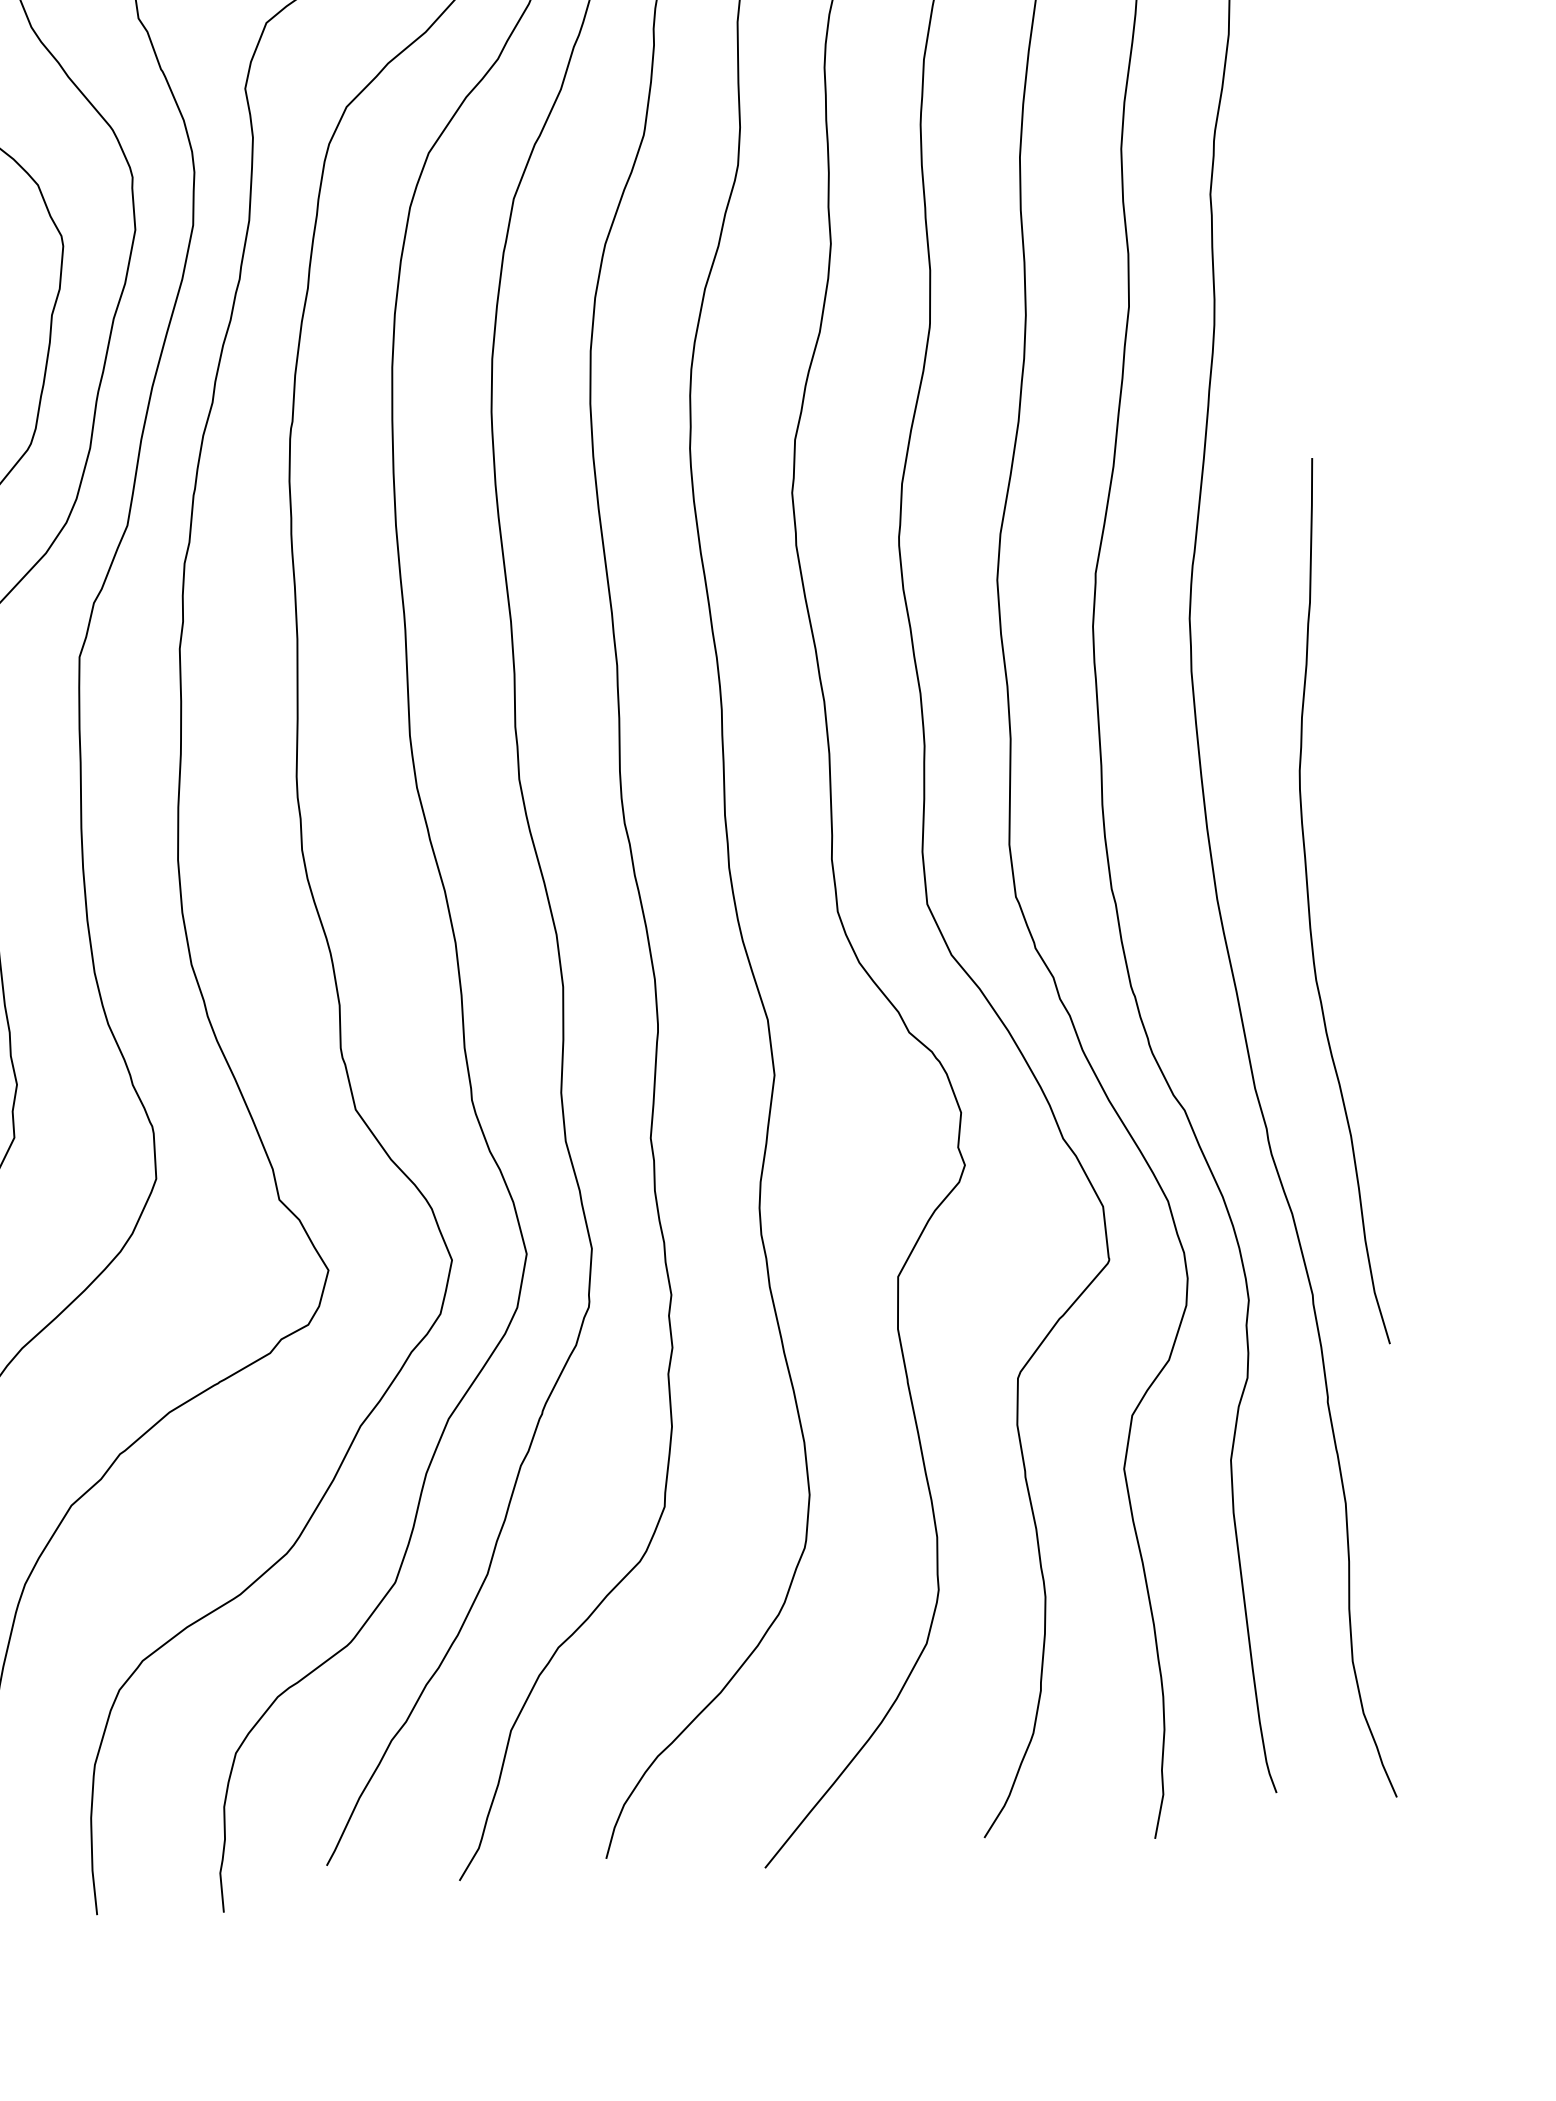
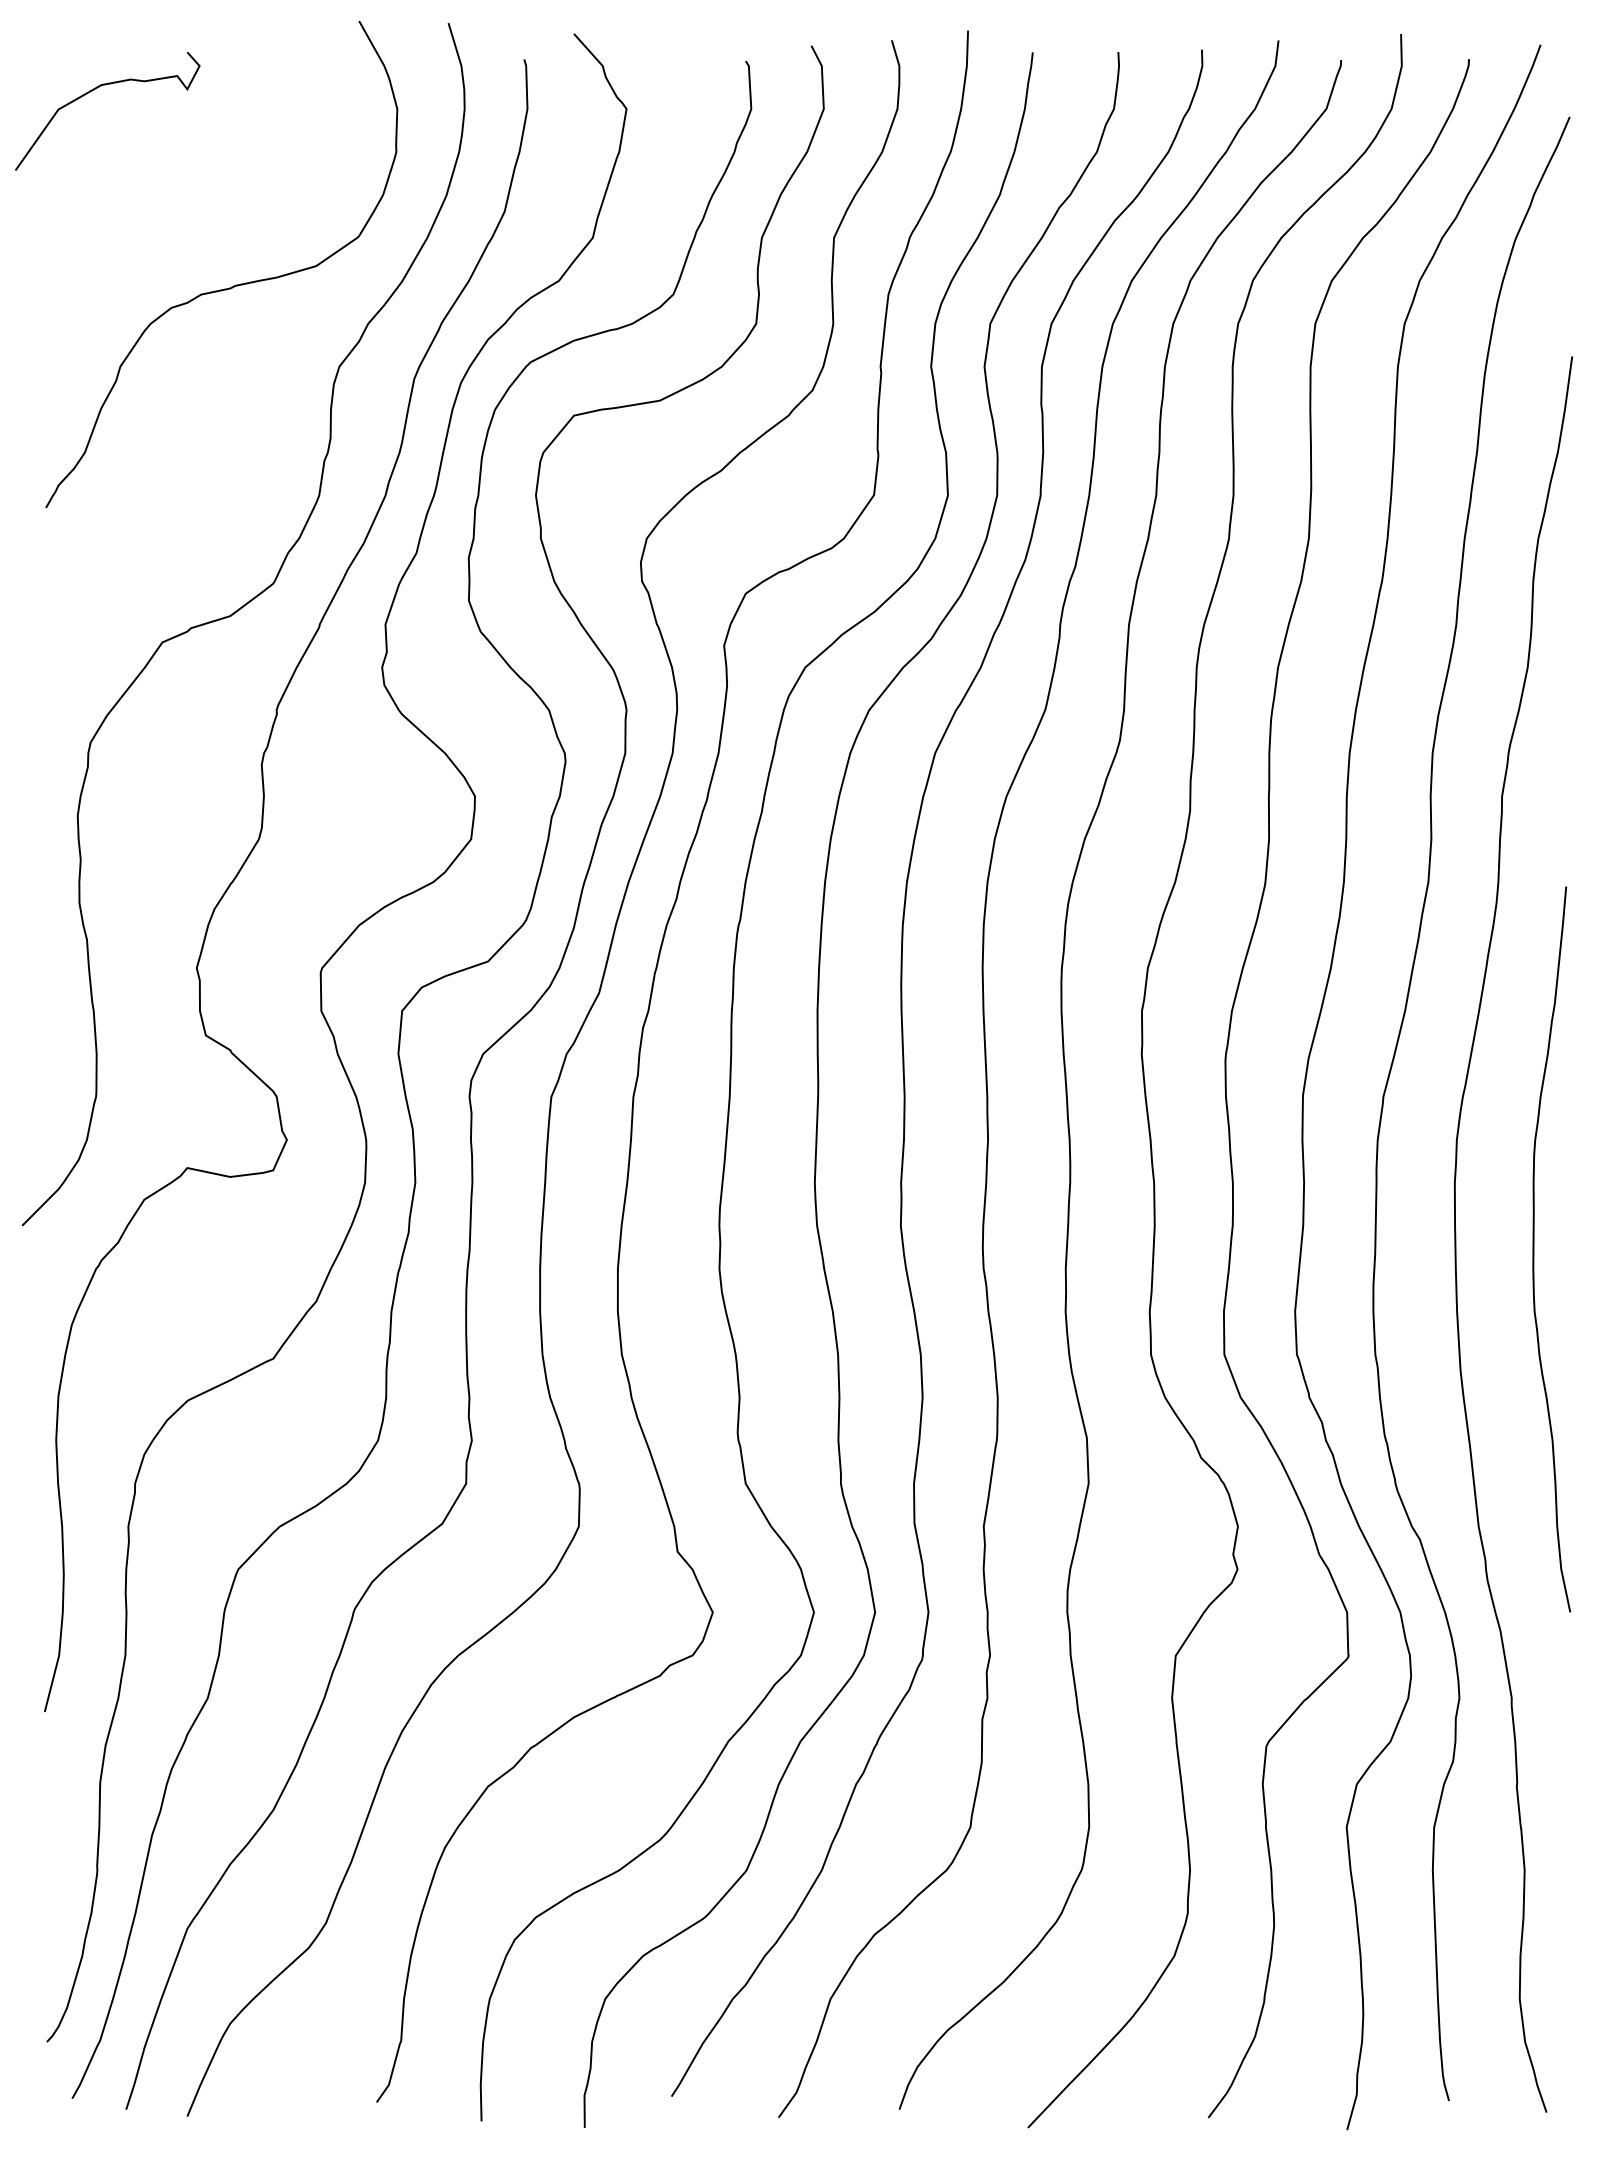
curve: (1309, 904) -> (1534, 1249), moved

